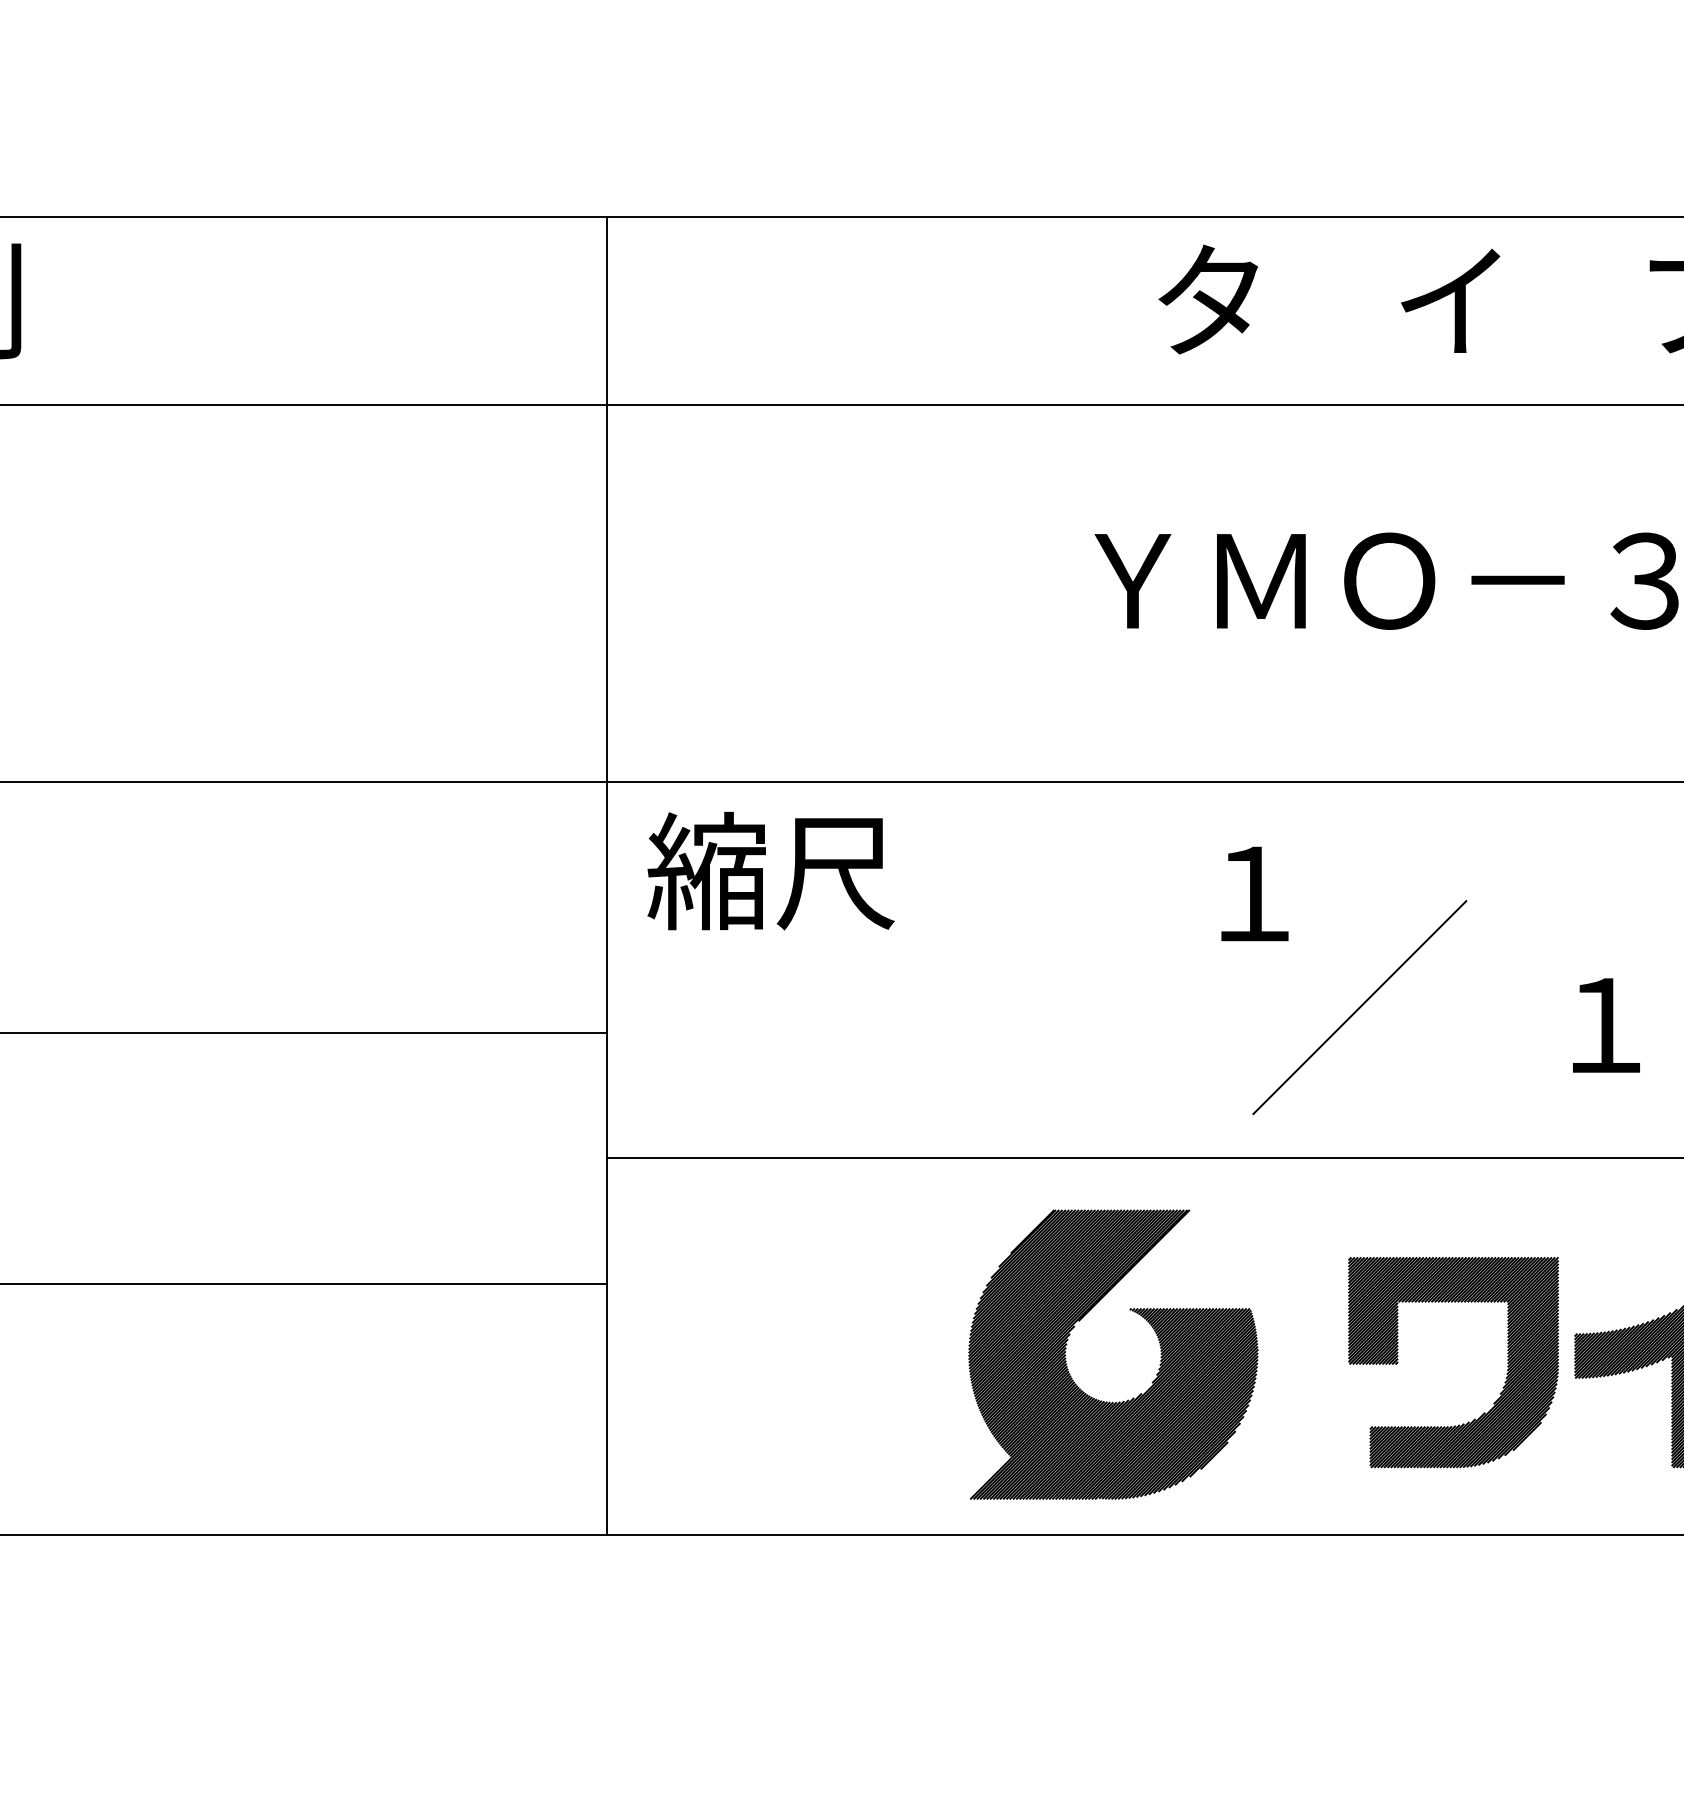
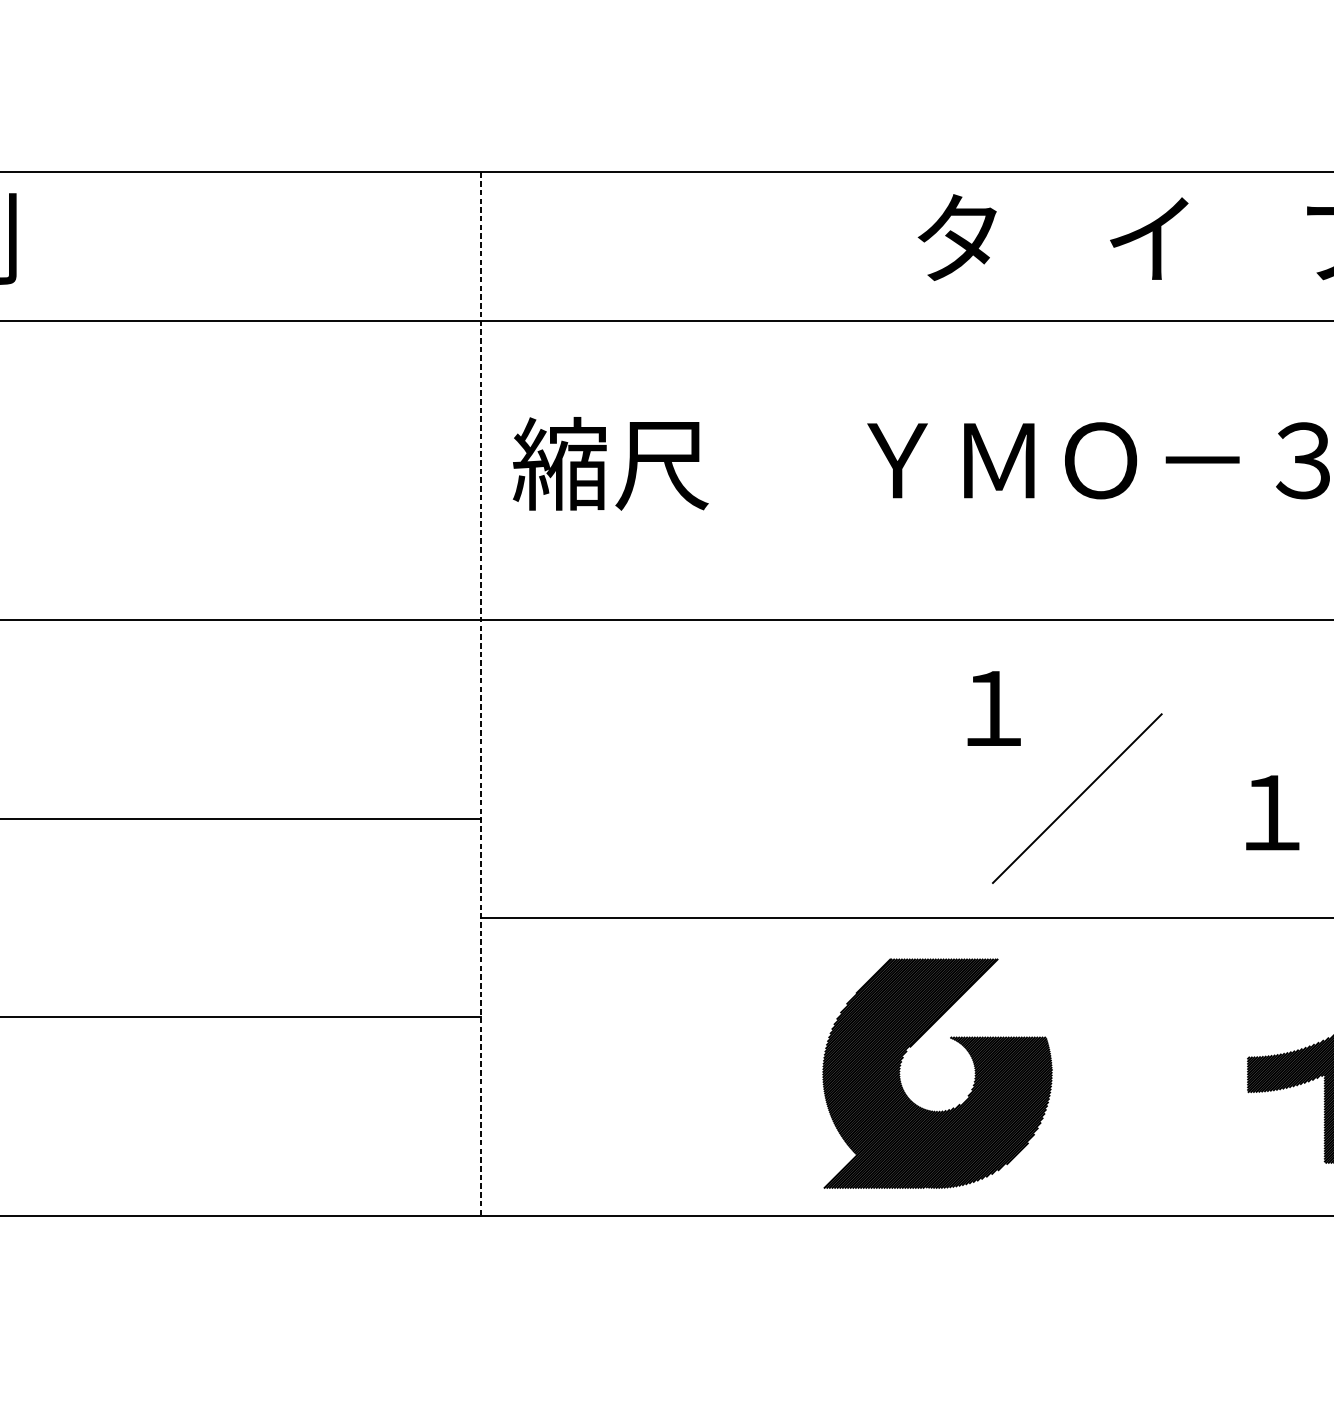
text: (770, 870) -> (610, 463), moved
line: (607, 875) -> (481, 693), solid -> dashed
part: (1144, 1319) -> (962, 1045), moved
part: (1507, 1362) -> (1194, 1079), removed

